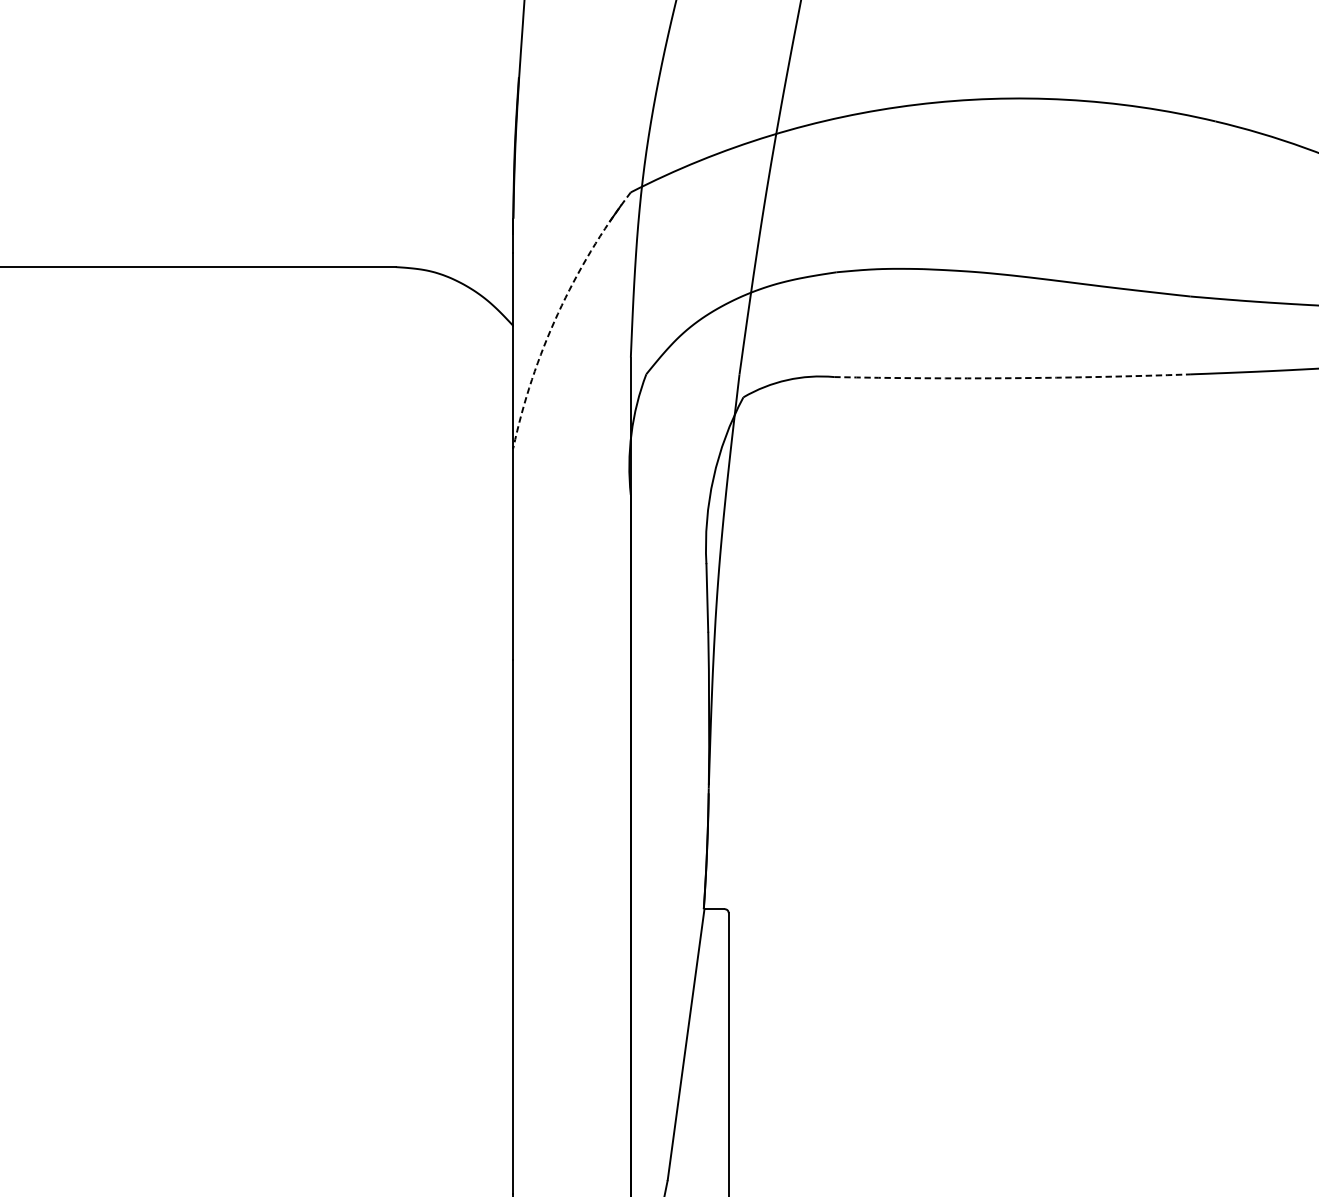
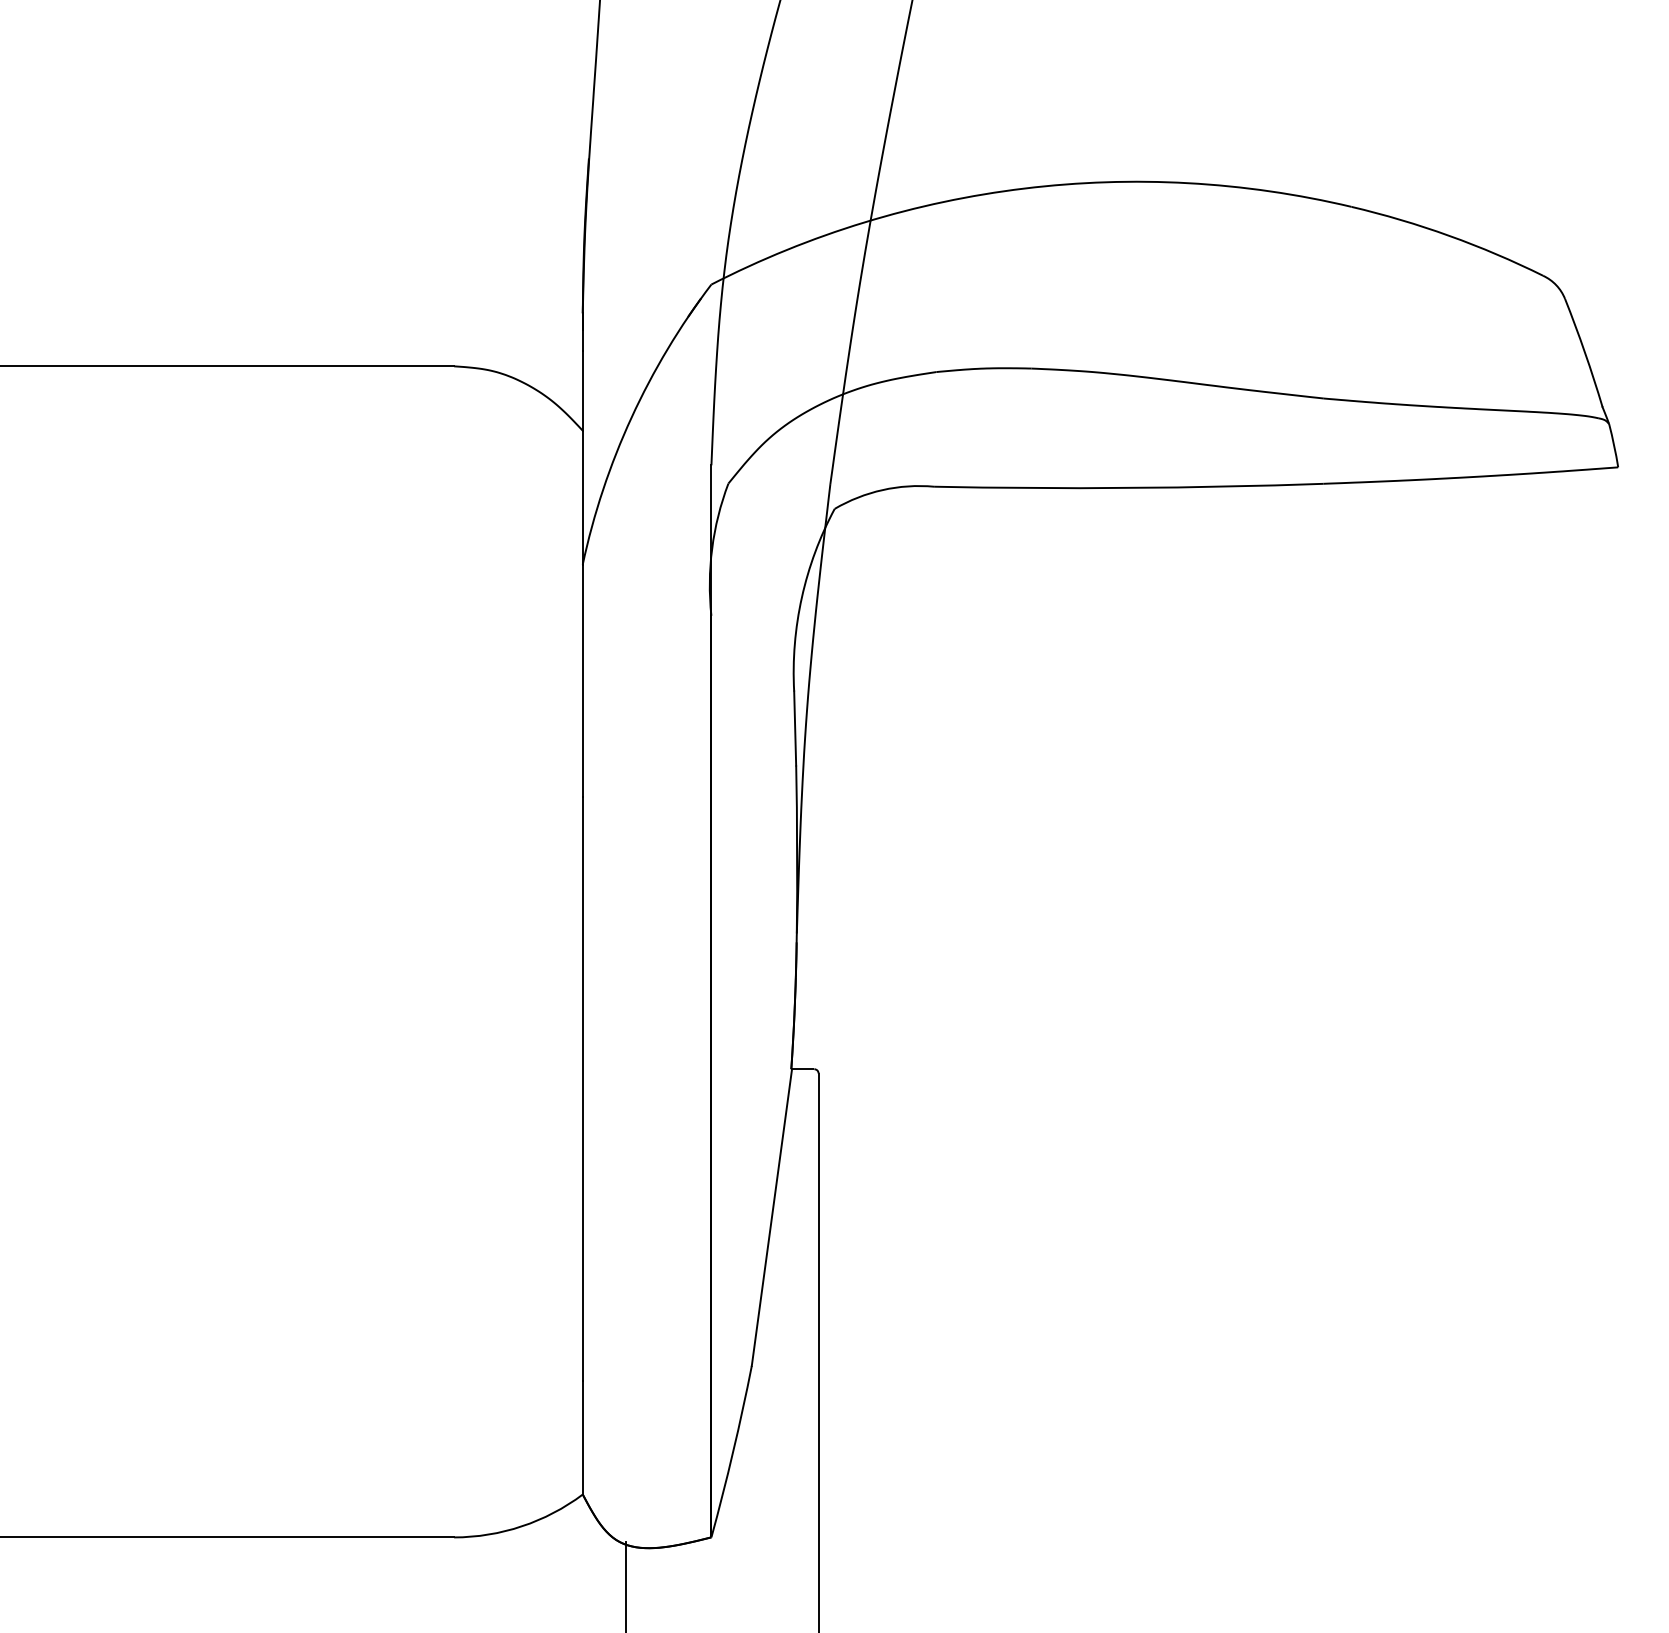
arc: (557, 313) -> (631, 417), dashed -> solid
arc: (1011, 377) -> (1128, 487), dashed -> solid

